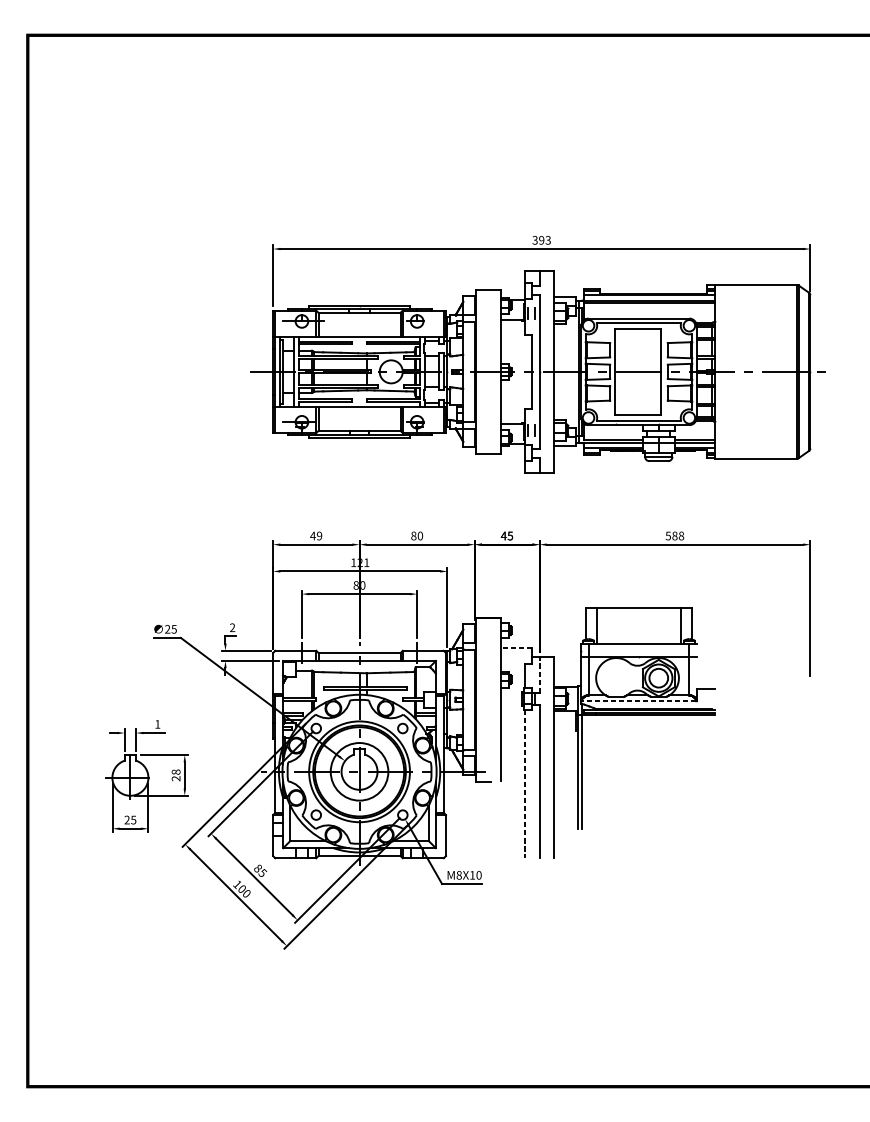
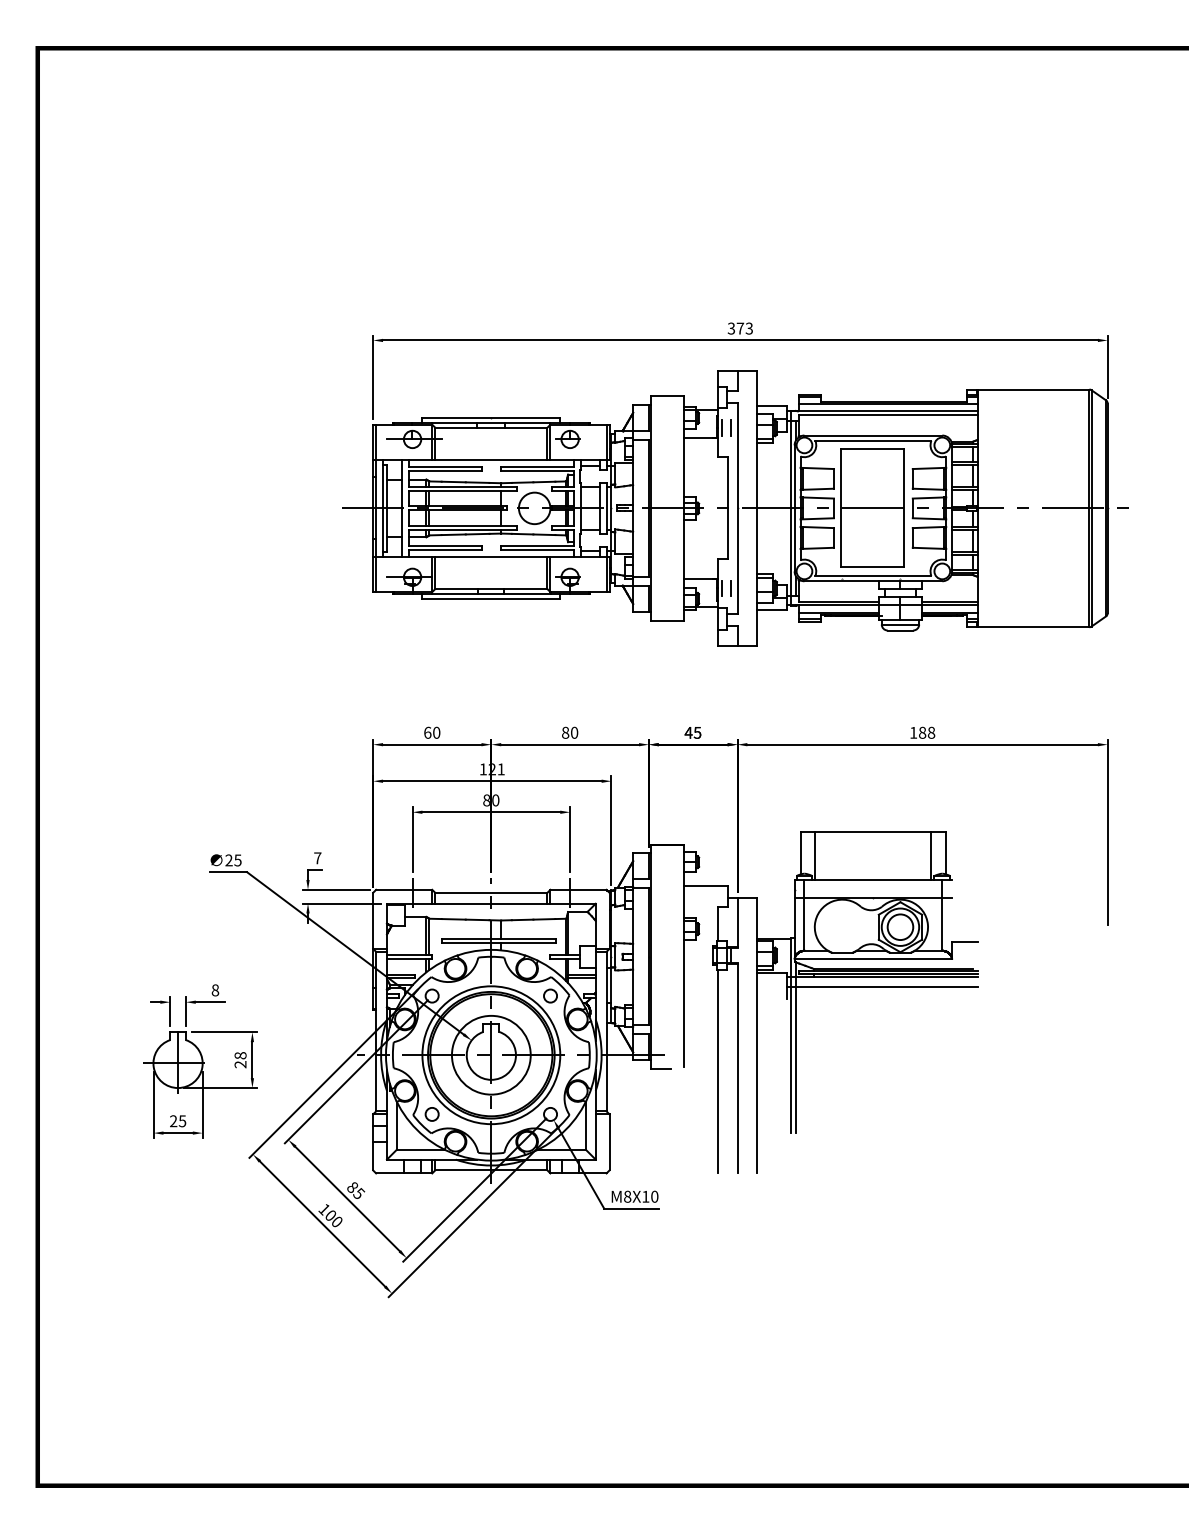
text: (541, 240) -> (740, 328), 393 -> 373
text: (315, 535) -> (431, 732), 49 -> 60
text: (668, 535) -> (913, 732), 588 -> 188
text: (232, 627) -> (317, 858), 2 -> 7
line: (516, 647) -> (706, 885), dashed -> solid
line: (539, 674) -> (737, 922), dashed -> solid
line: (639, 701) -> (873, 958), dashed -> solid
line: (644, 722) -> (881, 987), added
text: (157, 724) -> (215, 990), 1 -> 8
line: (524, 783) -> (717, 1071), dashed -> solid

